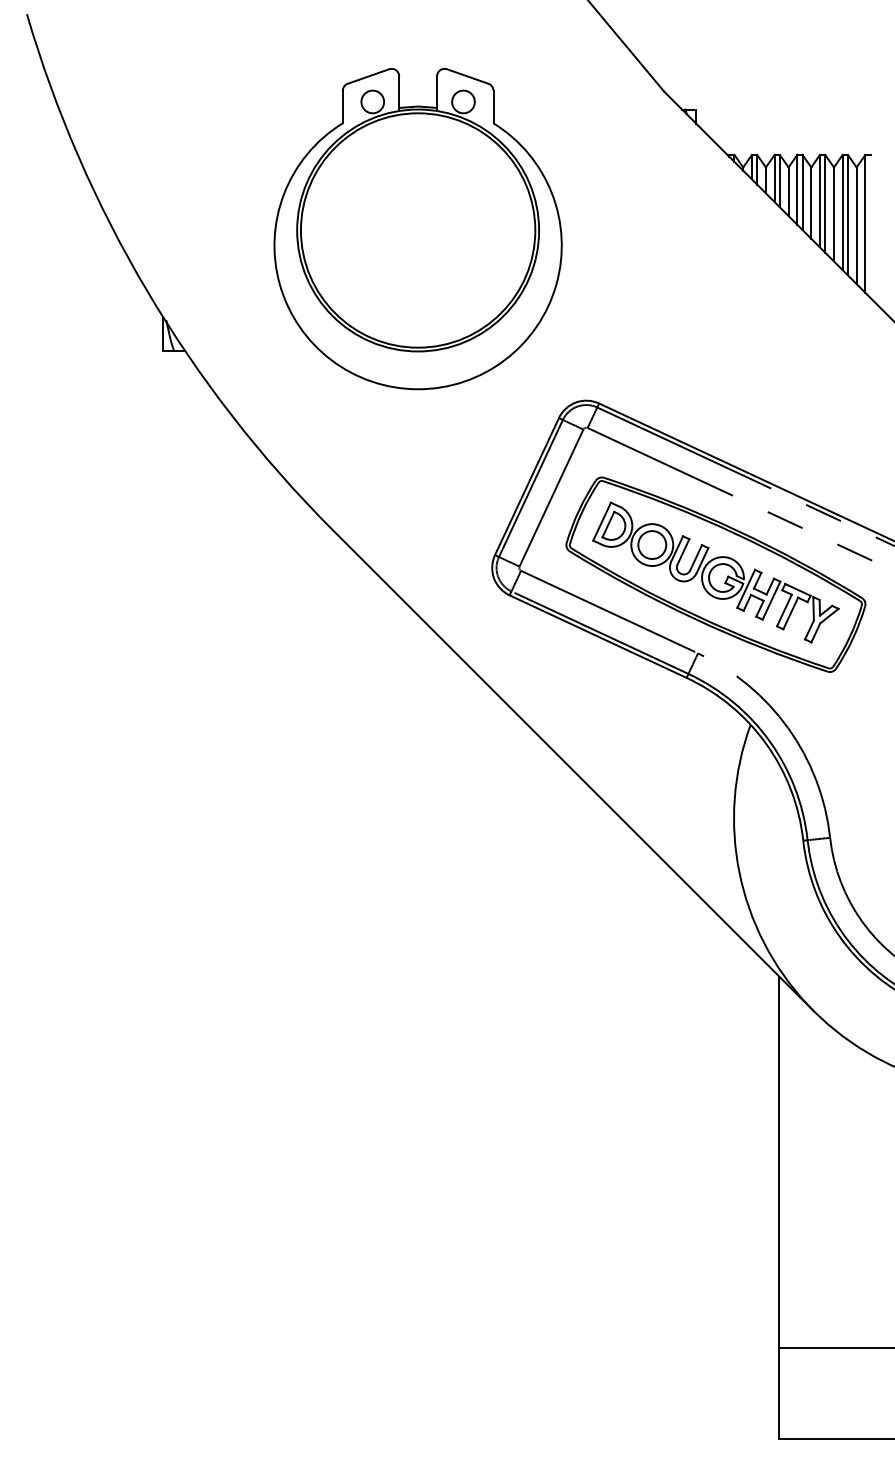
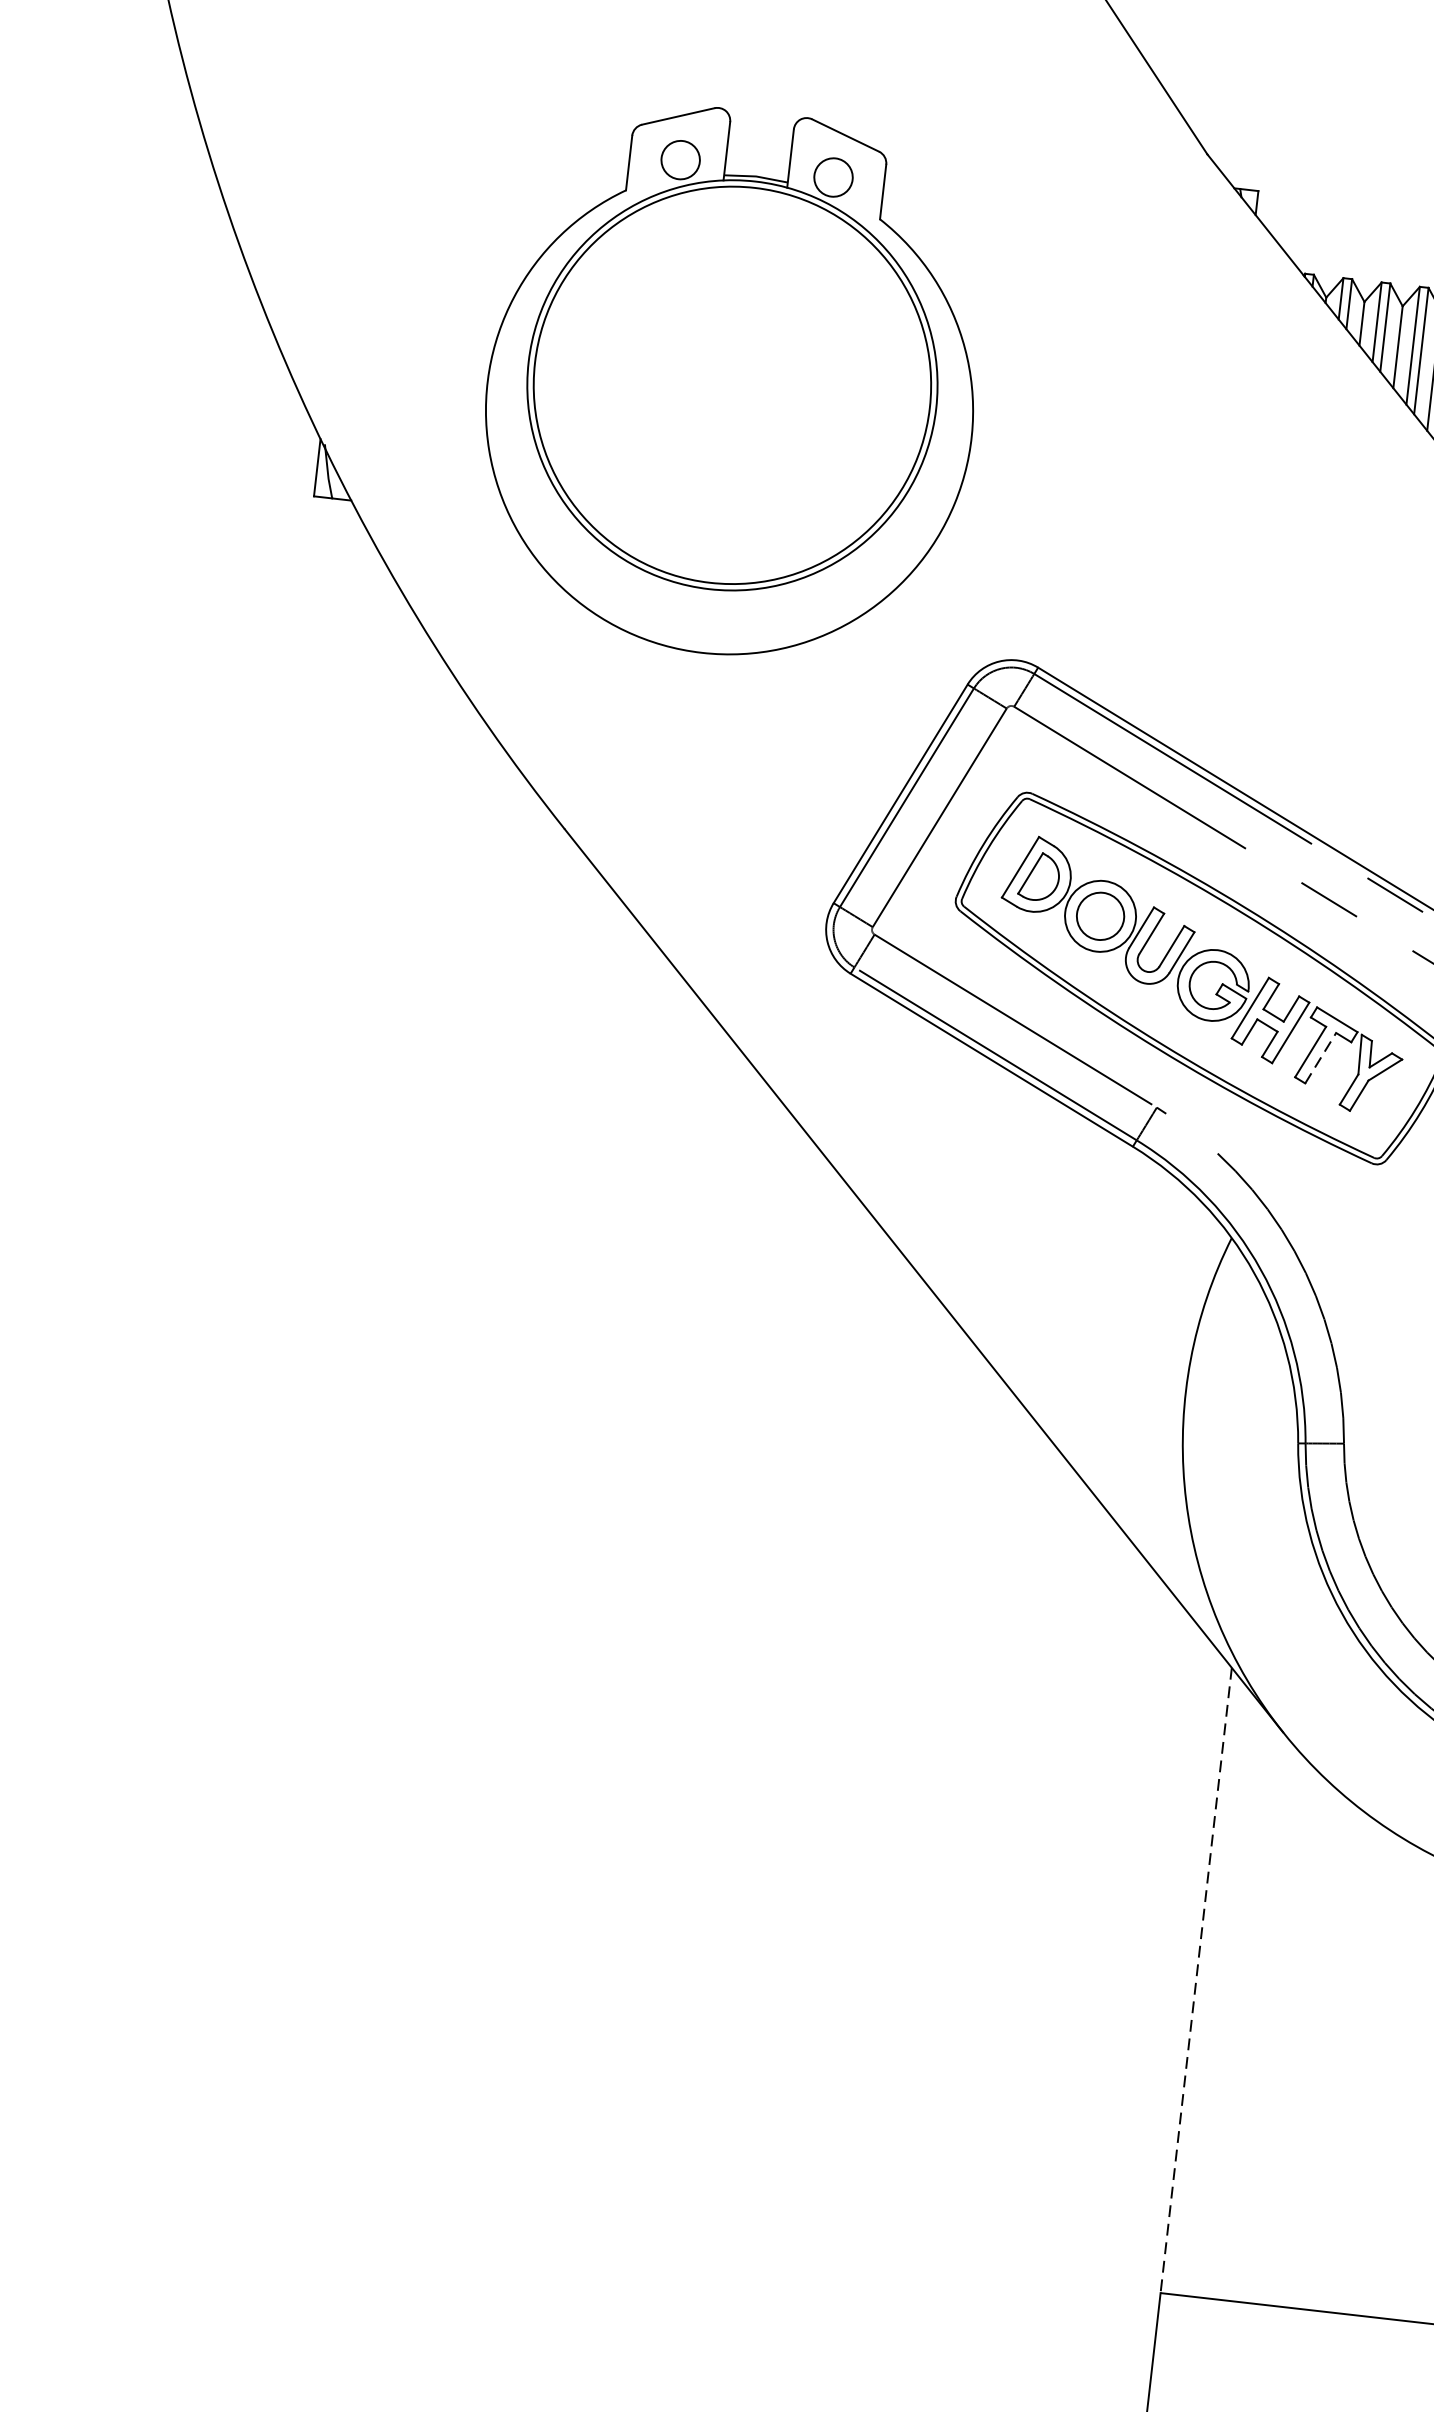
part: (417, 229) -> (731, 383), moved
line: (790, 613) -> (1320, 1058), solid -> dashed
line: (779, 1162) -> (1196, 1980), solid -> dashed

